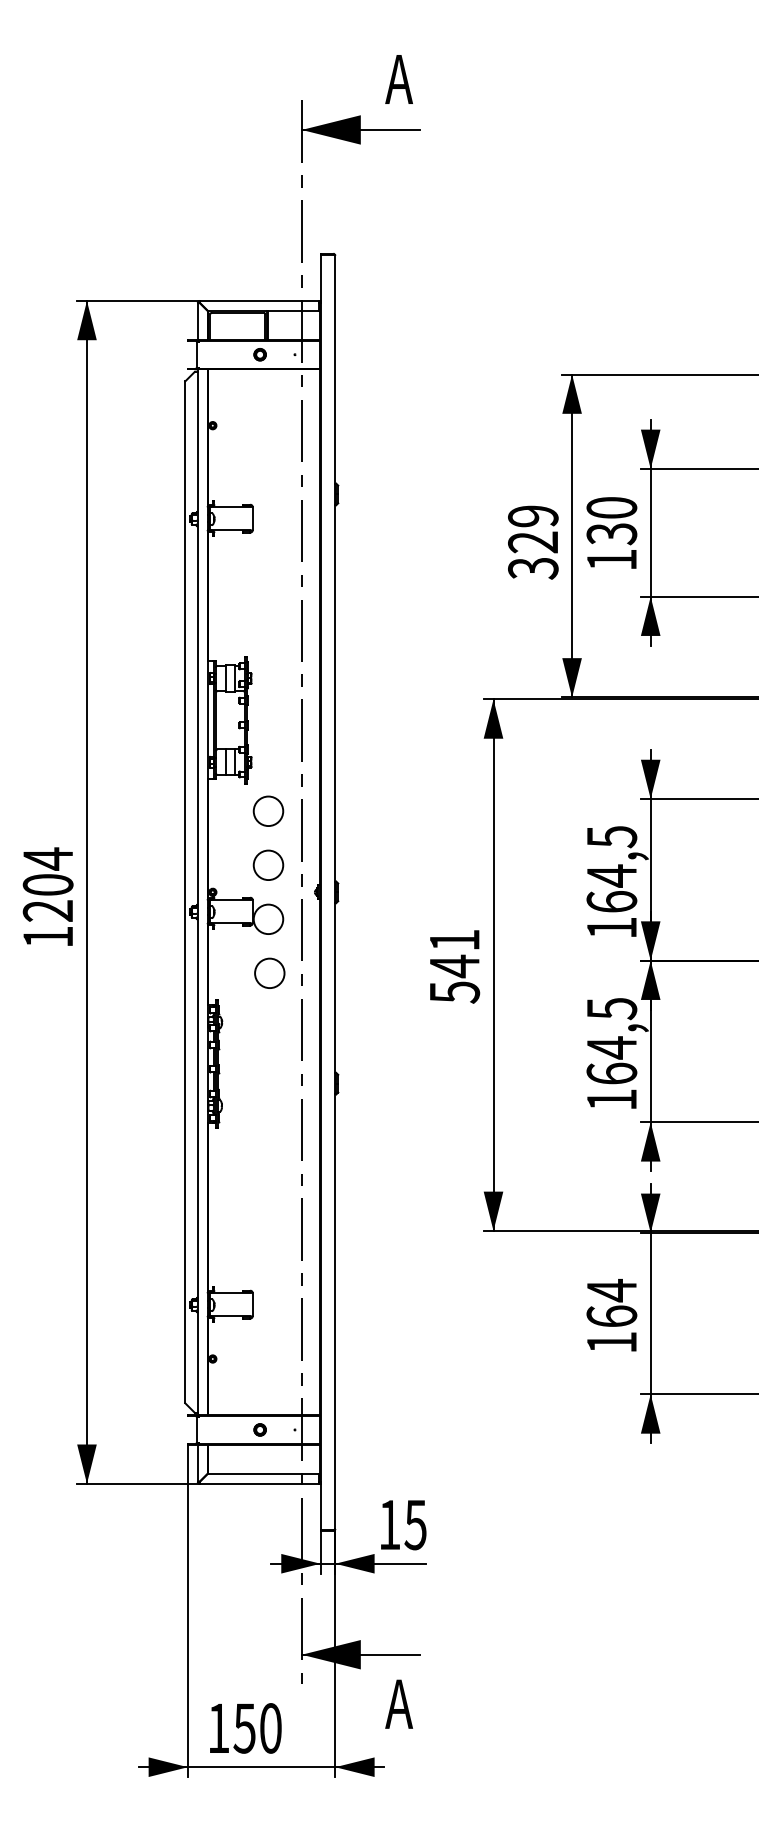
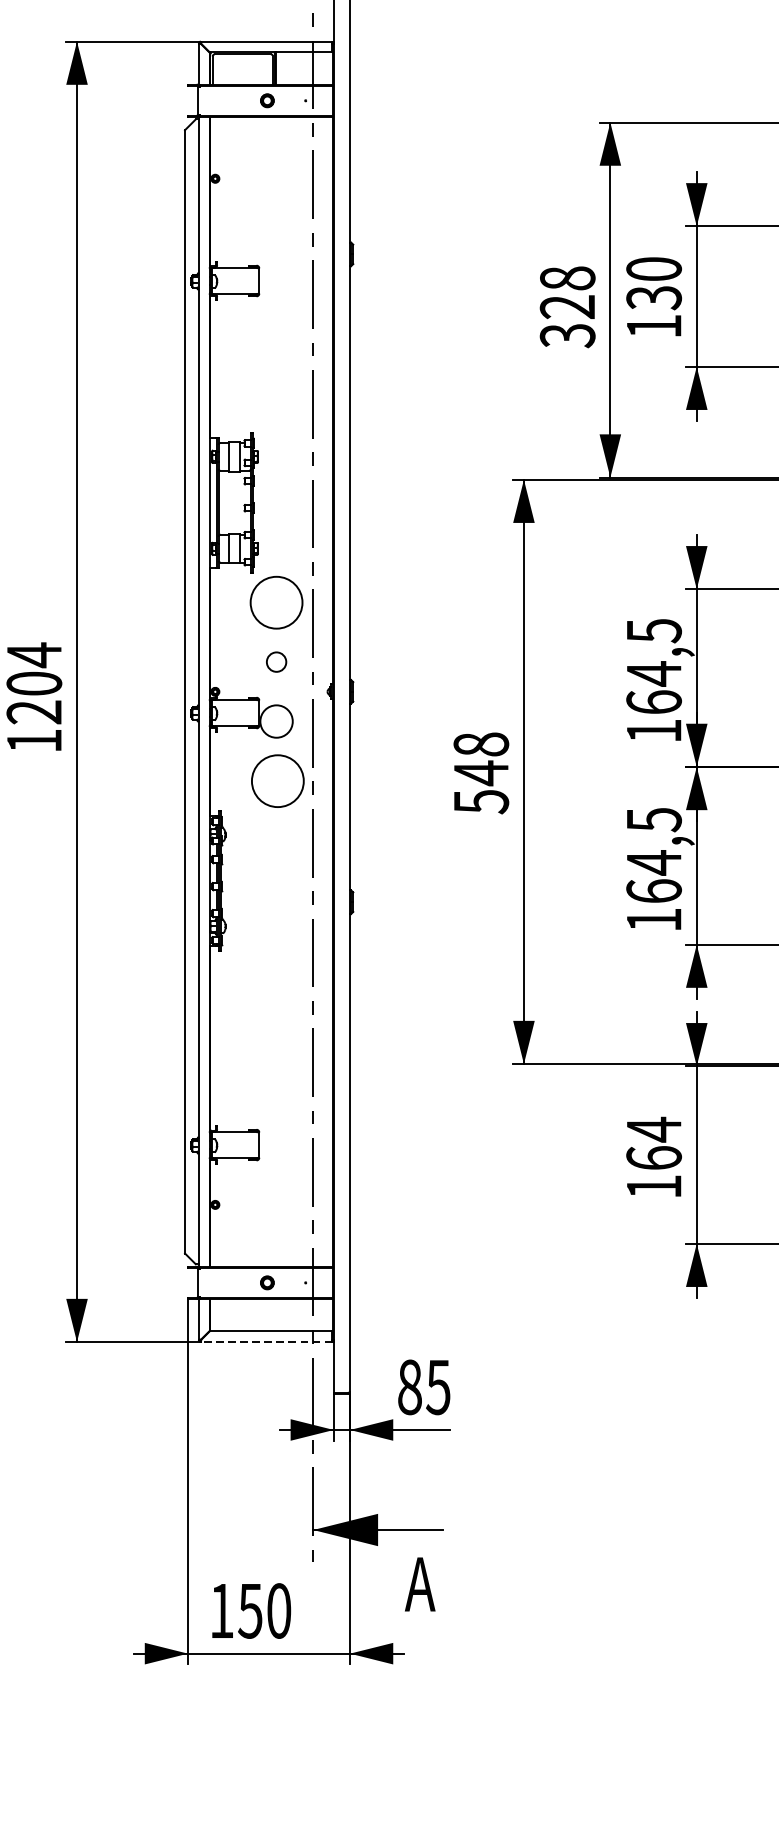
text: (533, 516) -> (567, 278), 329 -> 328
circle: (268, 811) -> (276, 602), size x1.6
circle: (268, 865) -> (276, 662), size x0.6
text: (454, 939) -> (481, 743), 541 -> 548
circle: (269, 972) -> (277, 779), size x1.6
line: (259, 1483) -> (266, 1341), solid -> dashed
text: (389, 1524) -> (409, 1386), 15 -> 85

